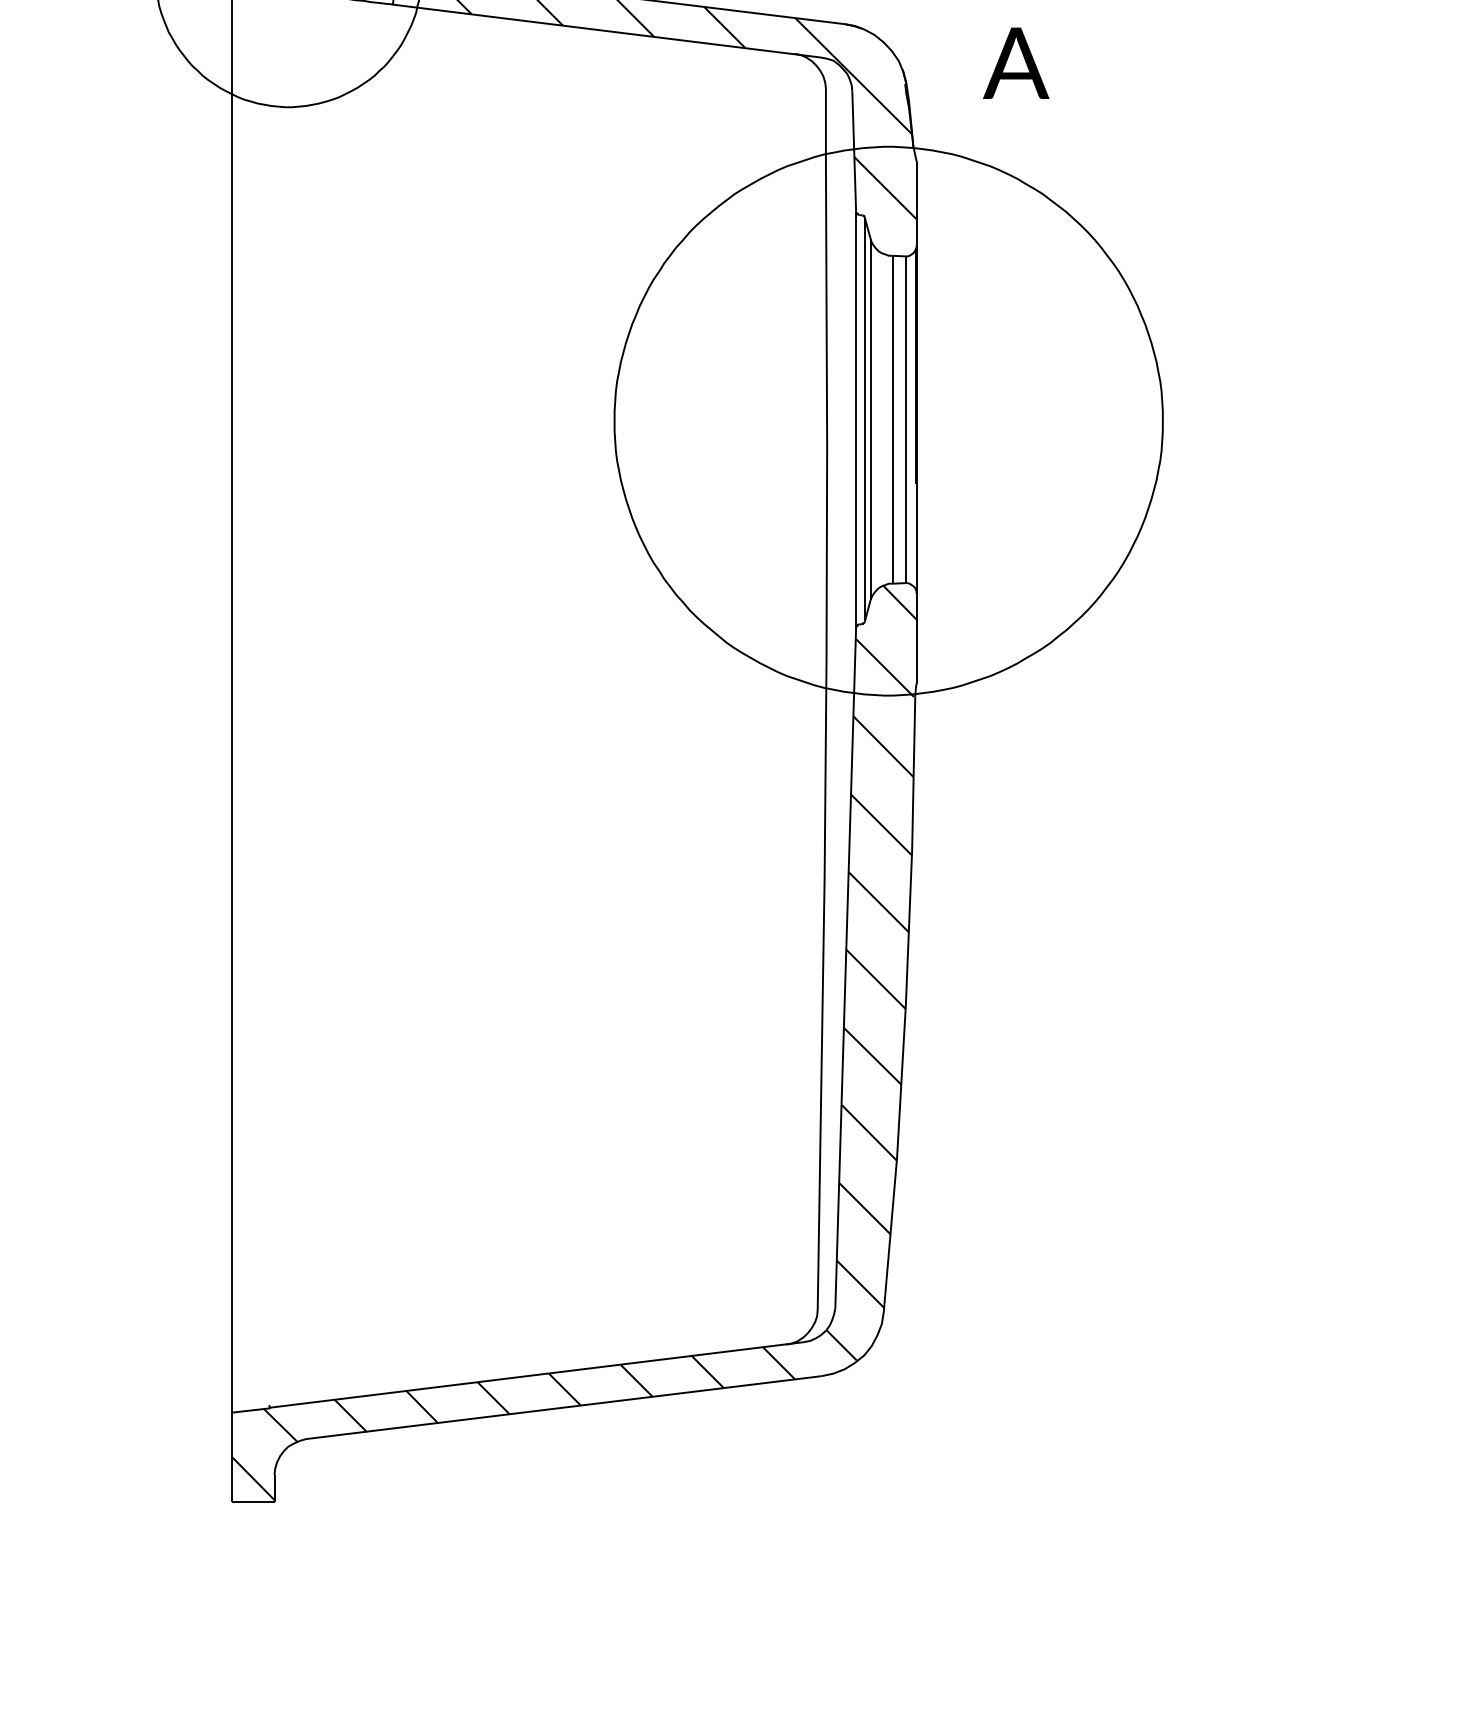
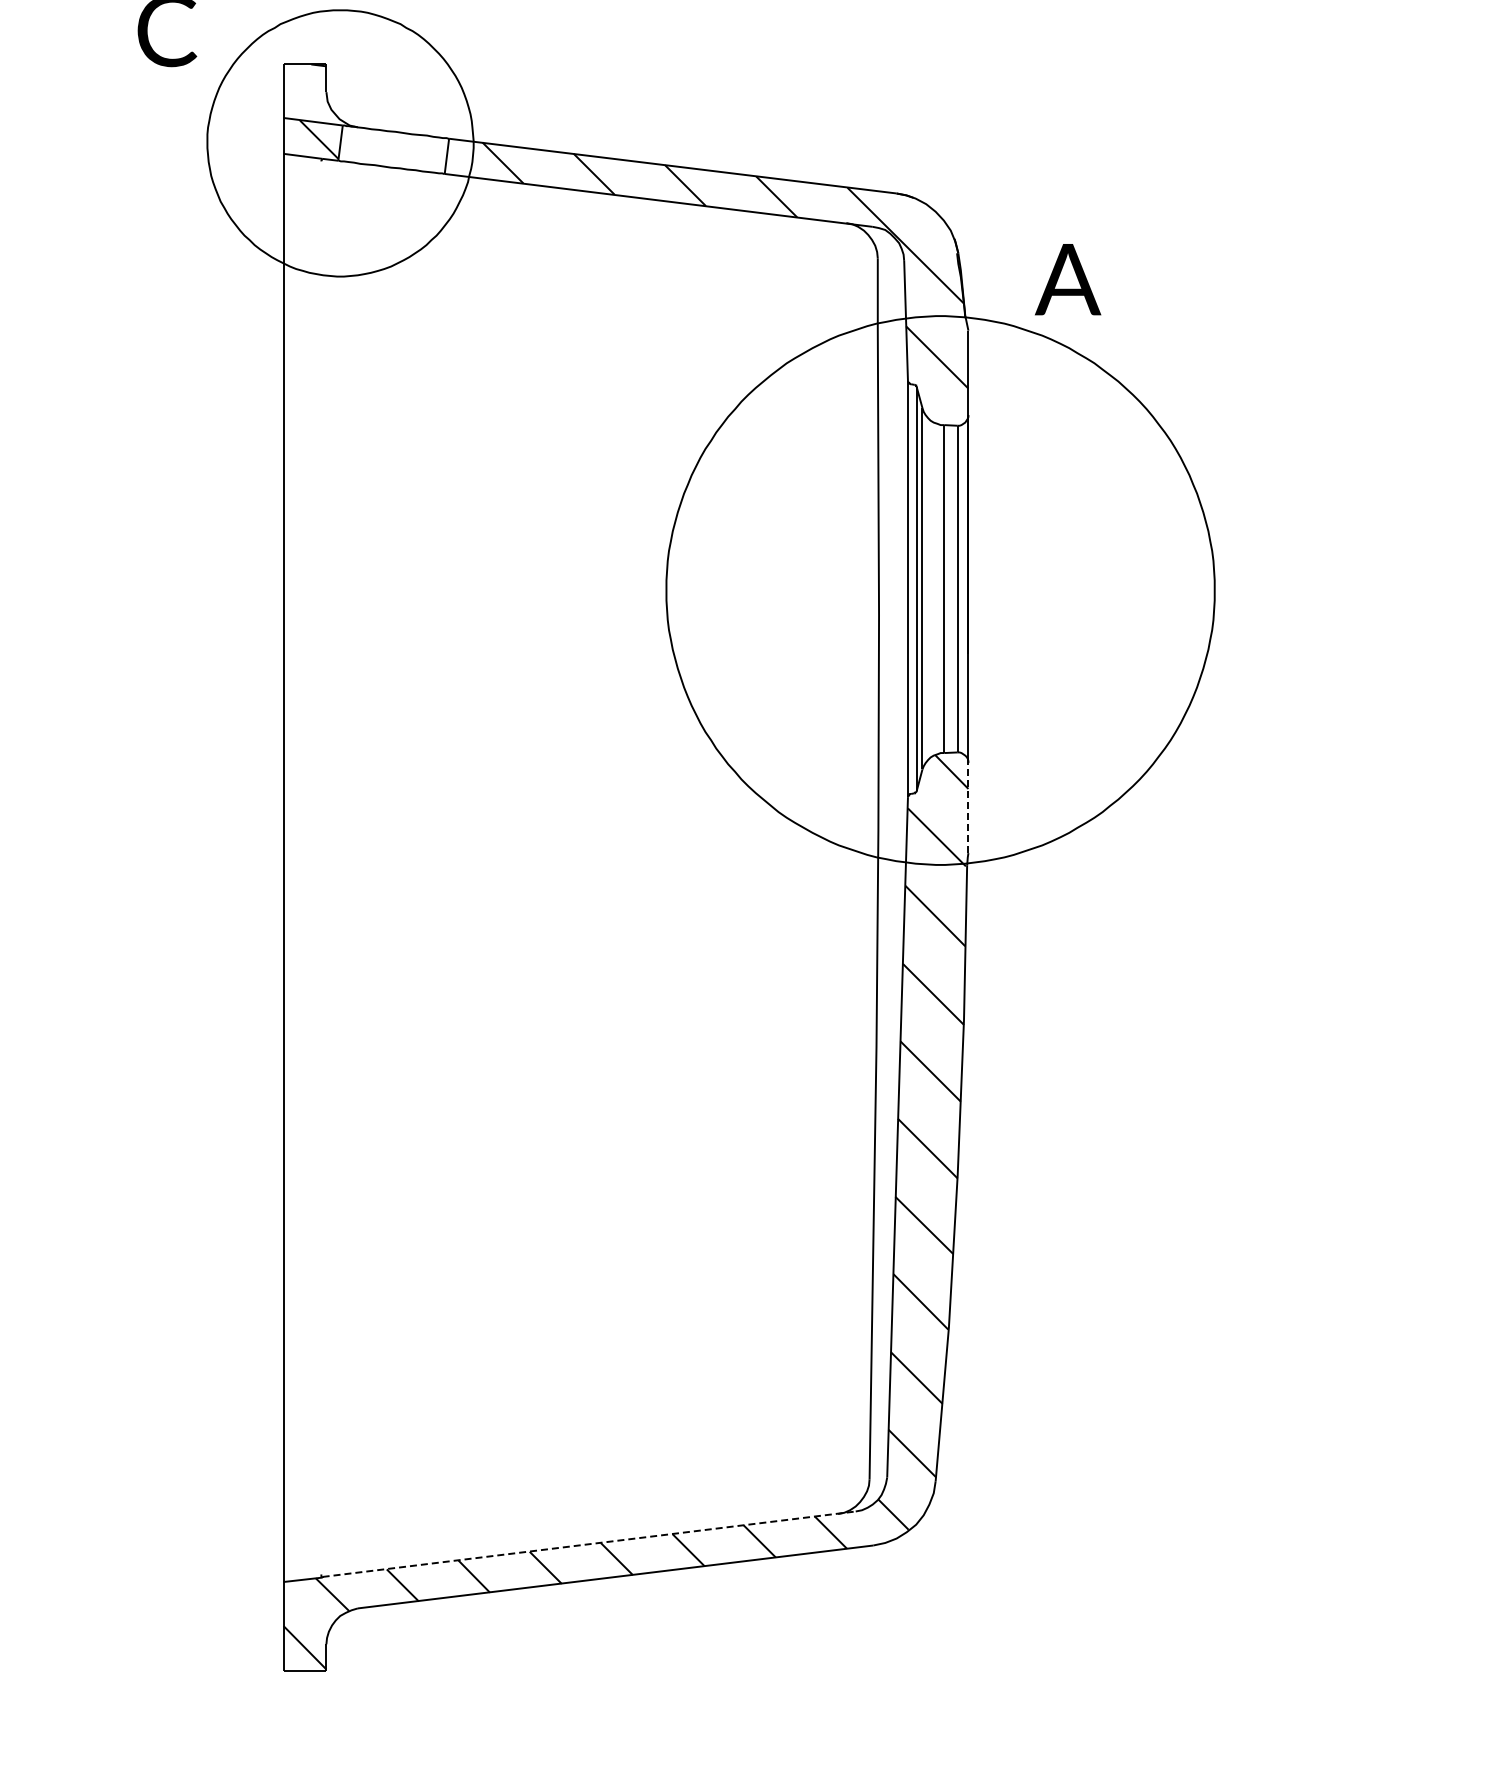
text: (1016, 63) -> (1068, 279), moved
line: (916, 638) -> (968, 807), solid -> dashed
line: (537, 1375) -> (589, 1544), solid -> dashed

